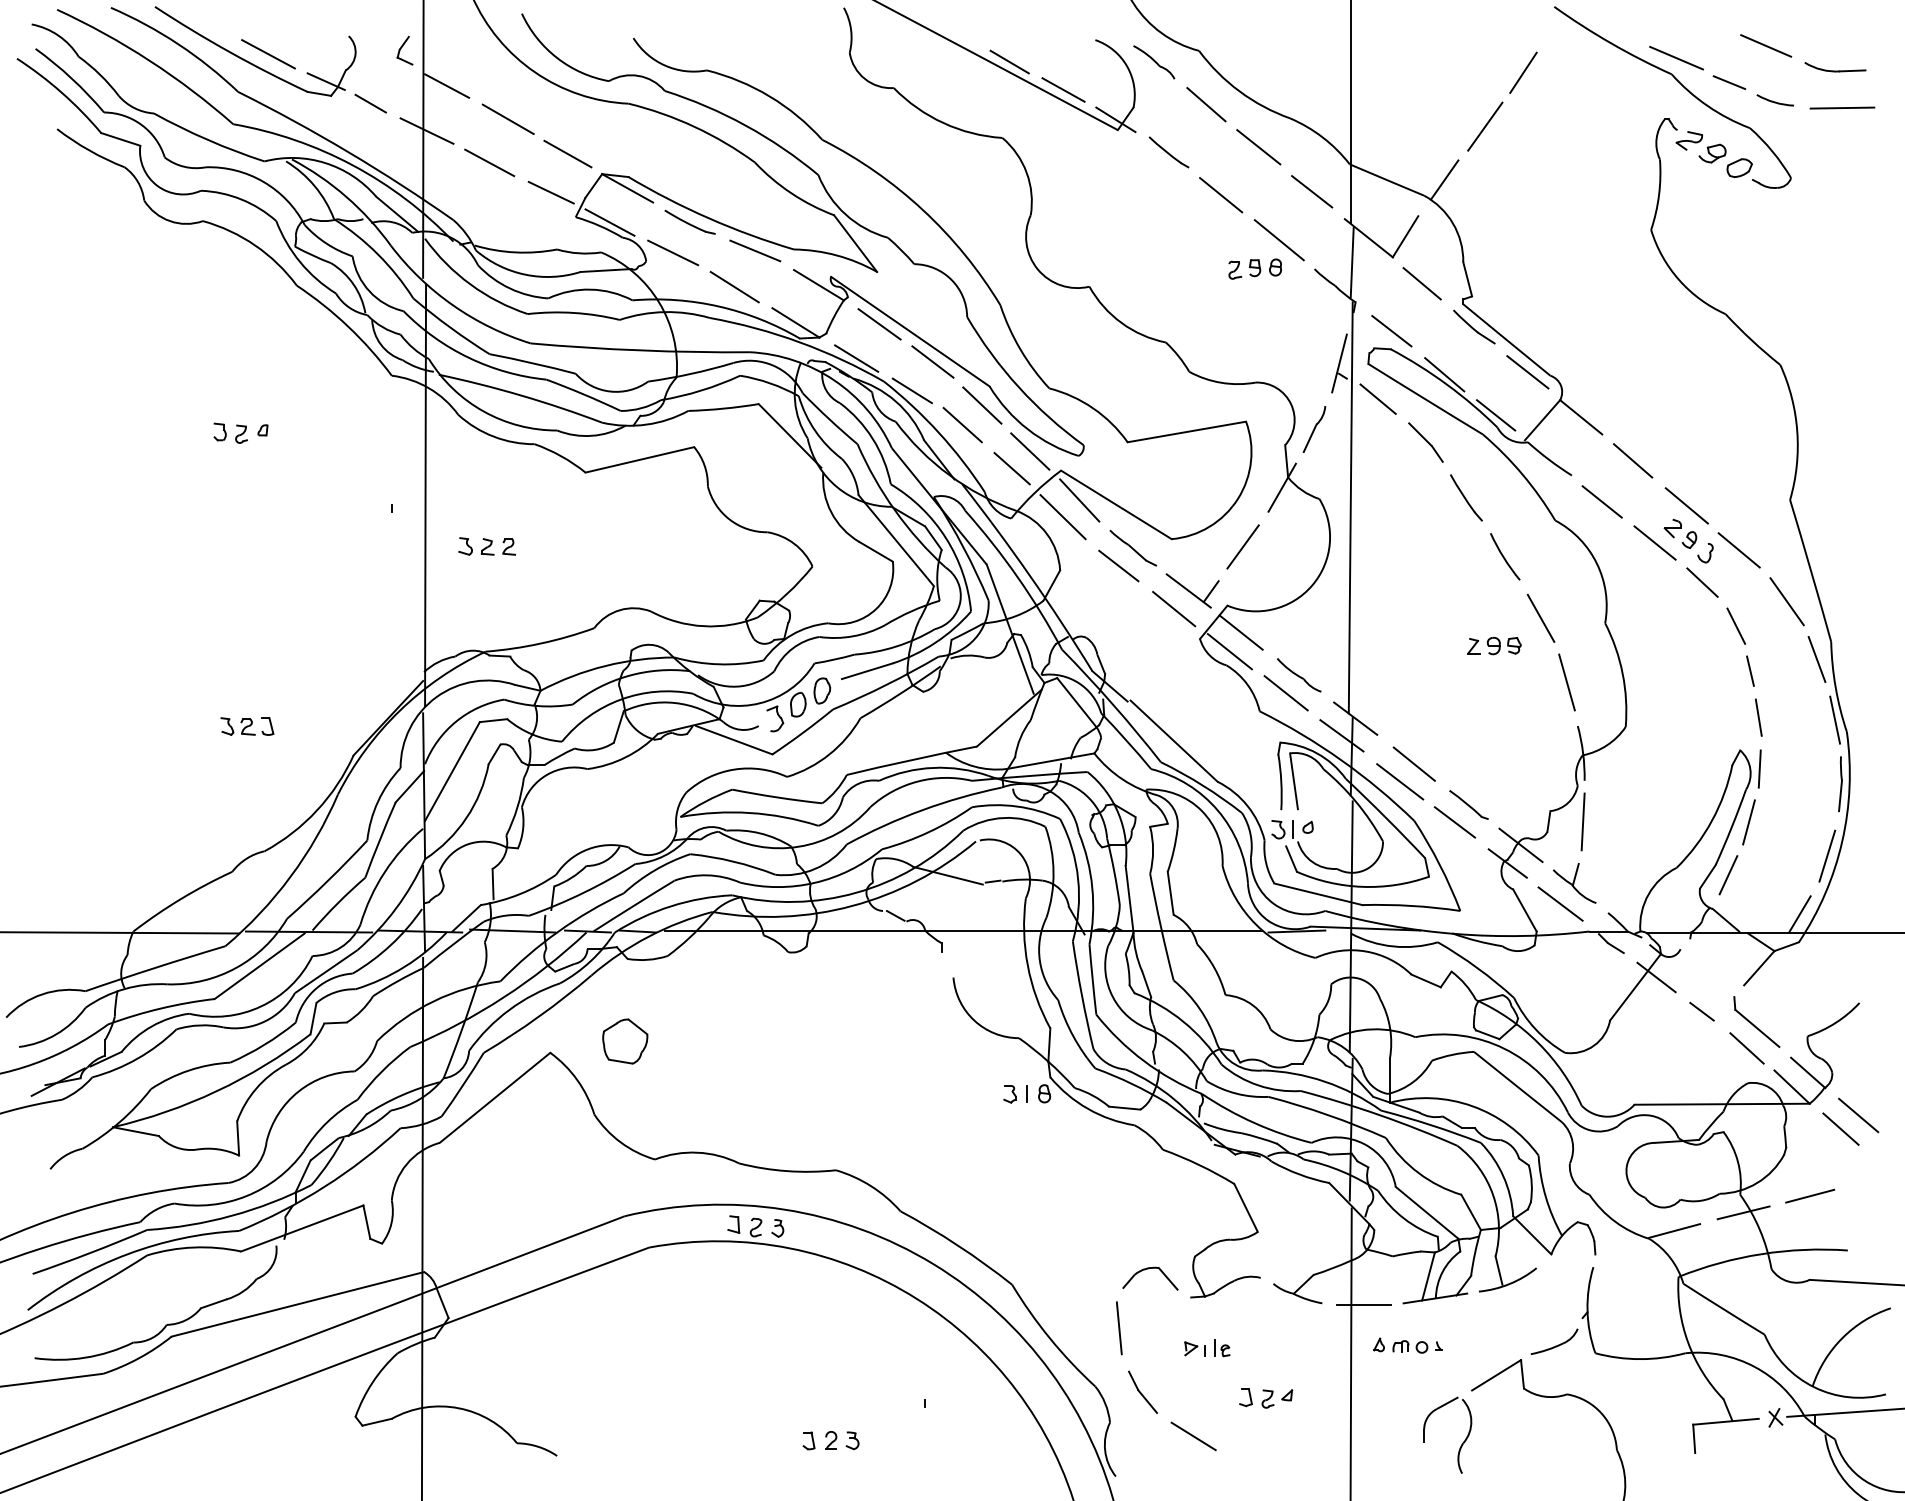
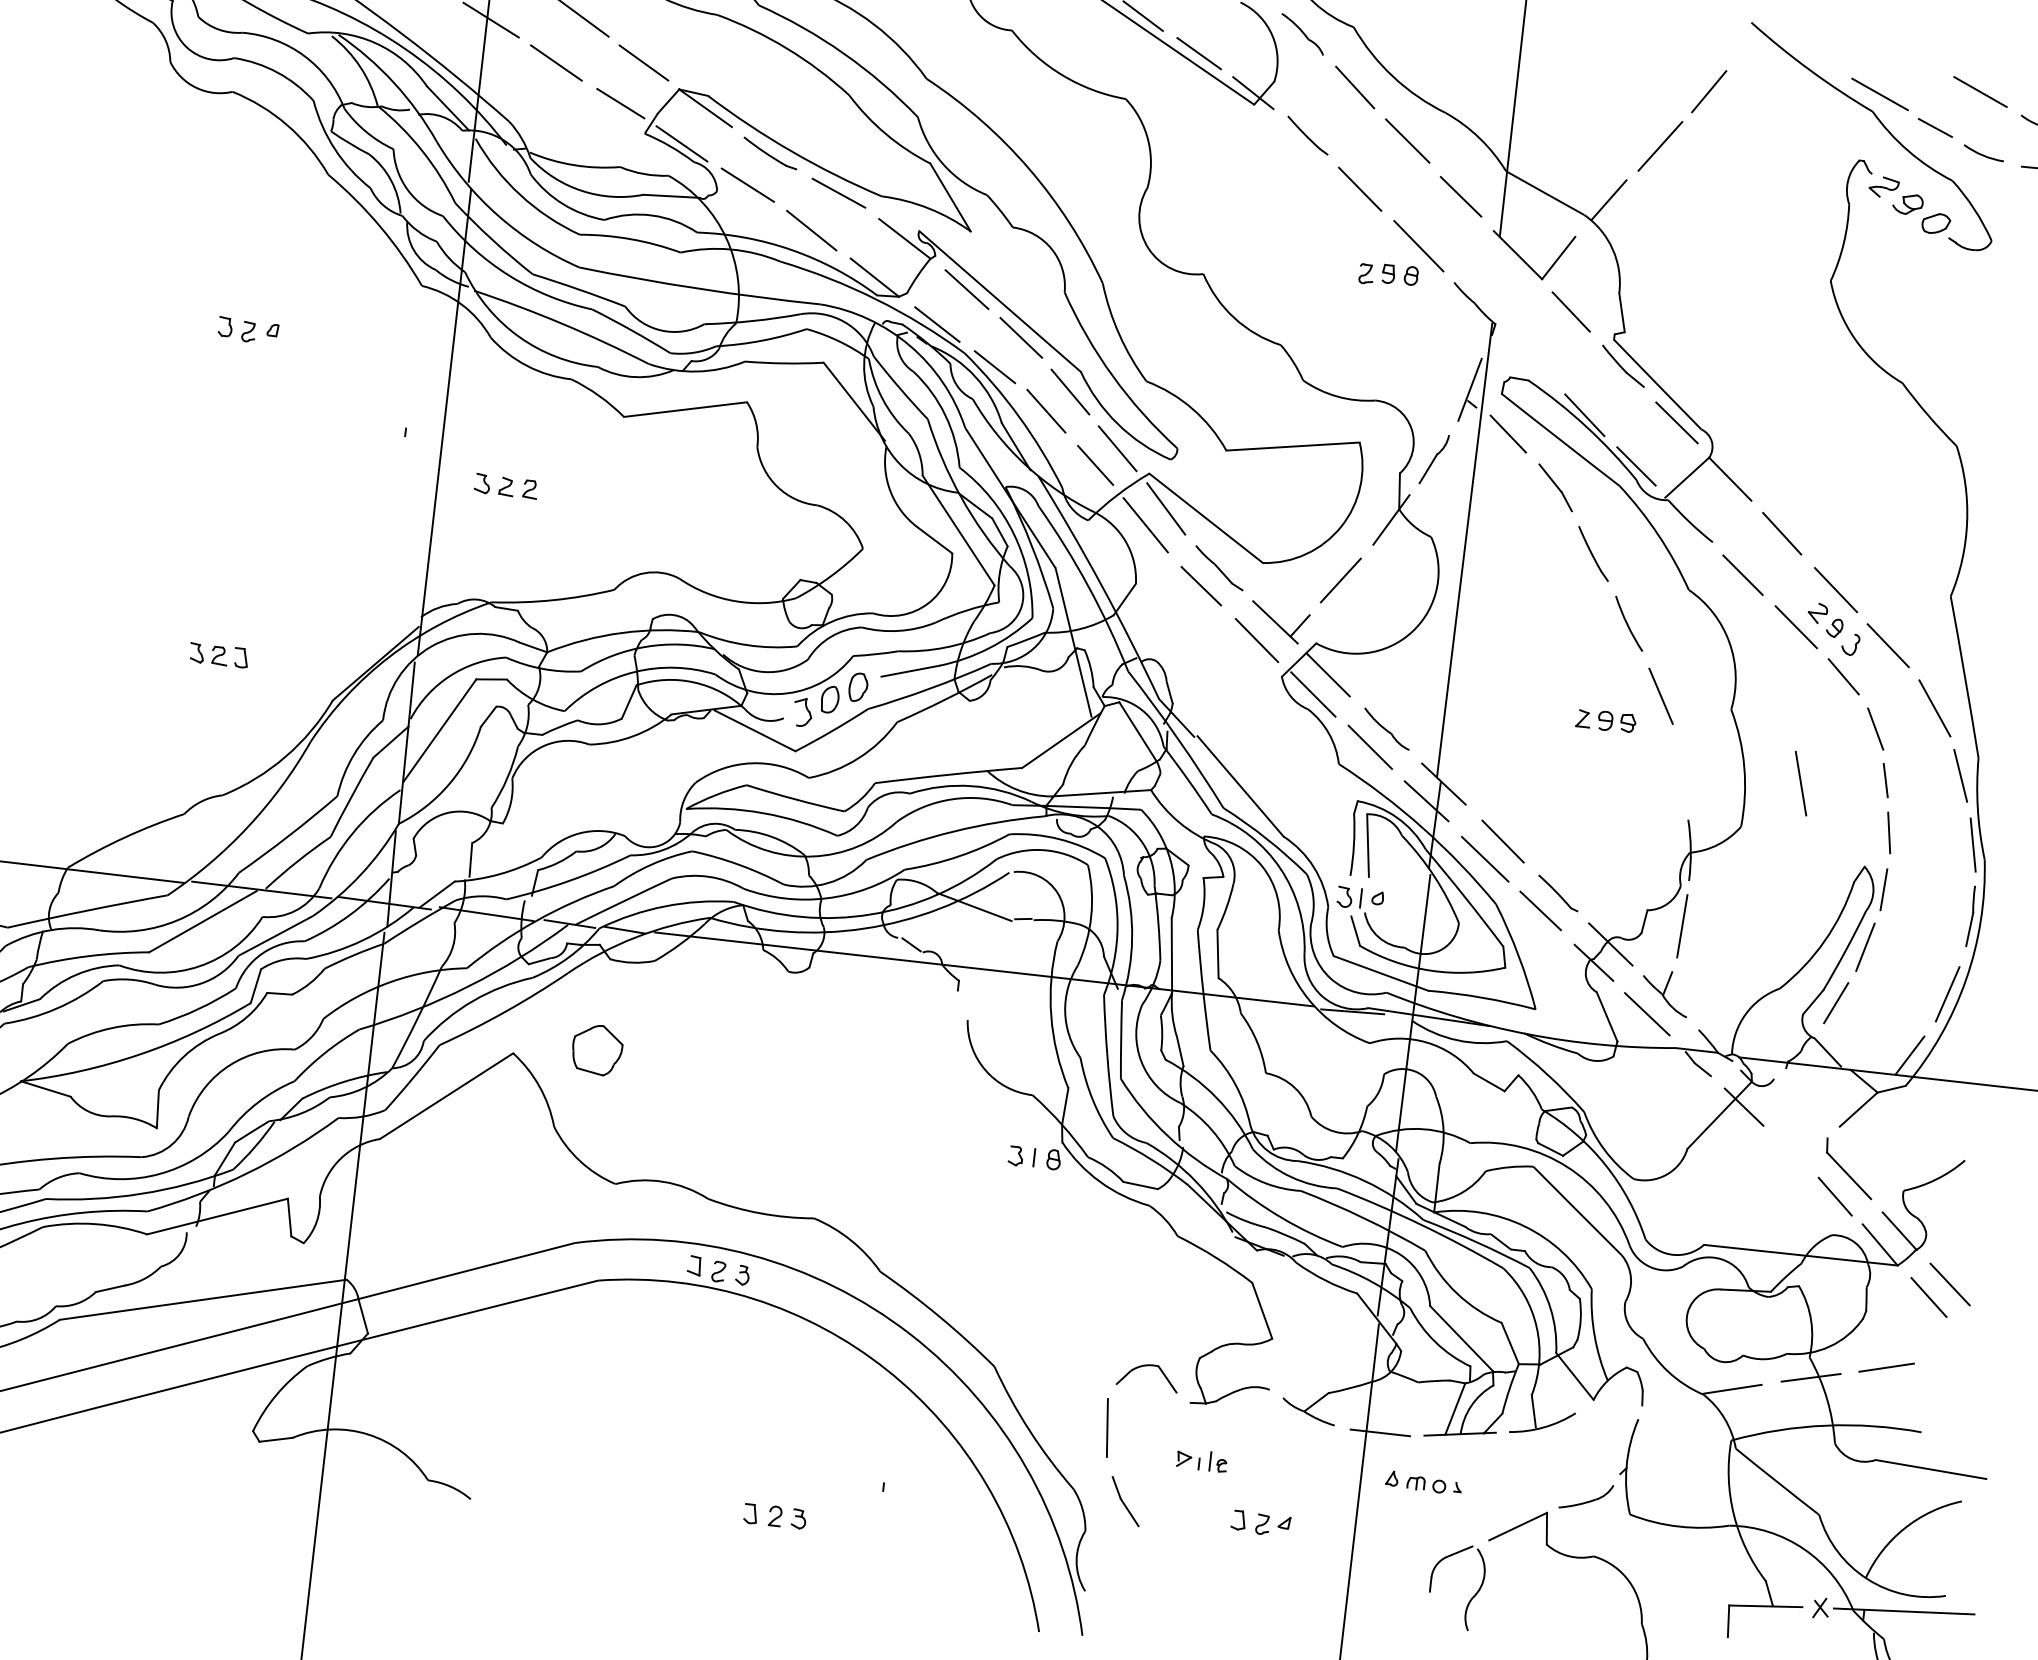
line: (1351, 262) -> (1495, 279), removed
line: (1391, 331) -> (1531, 360), removed
line: (1566, 682) -> (1800, 783), moved
line: (1701, 1011) -> (1789, 1150), removed
line: (1193, 1436) -> (1175, 1556), removed

